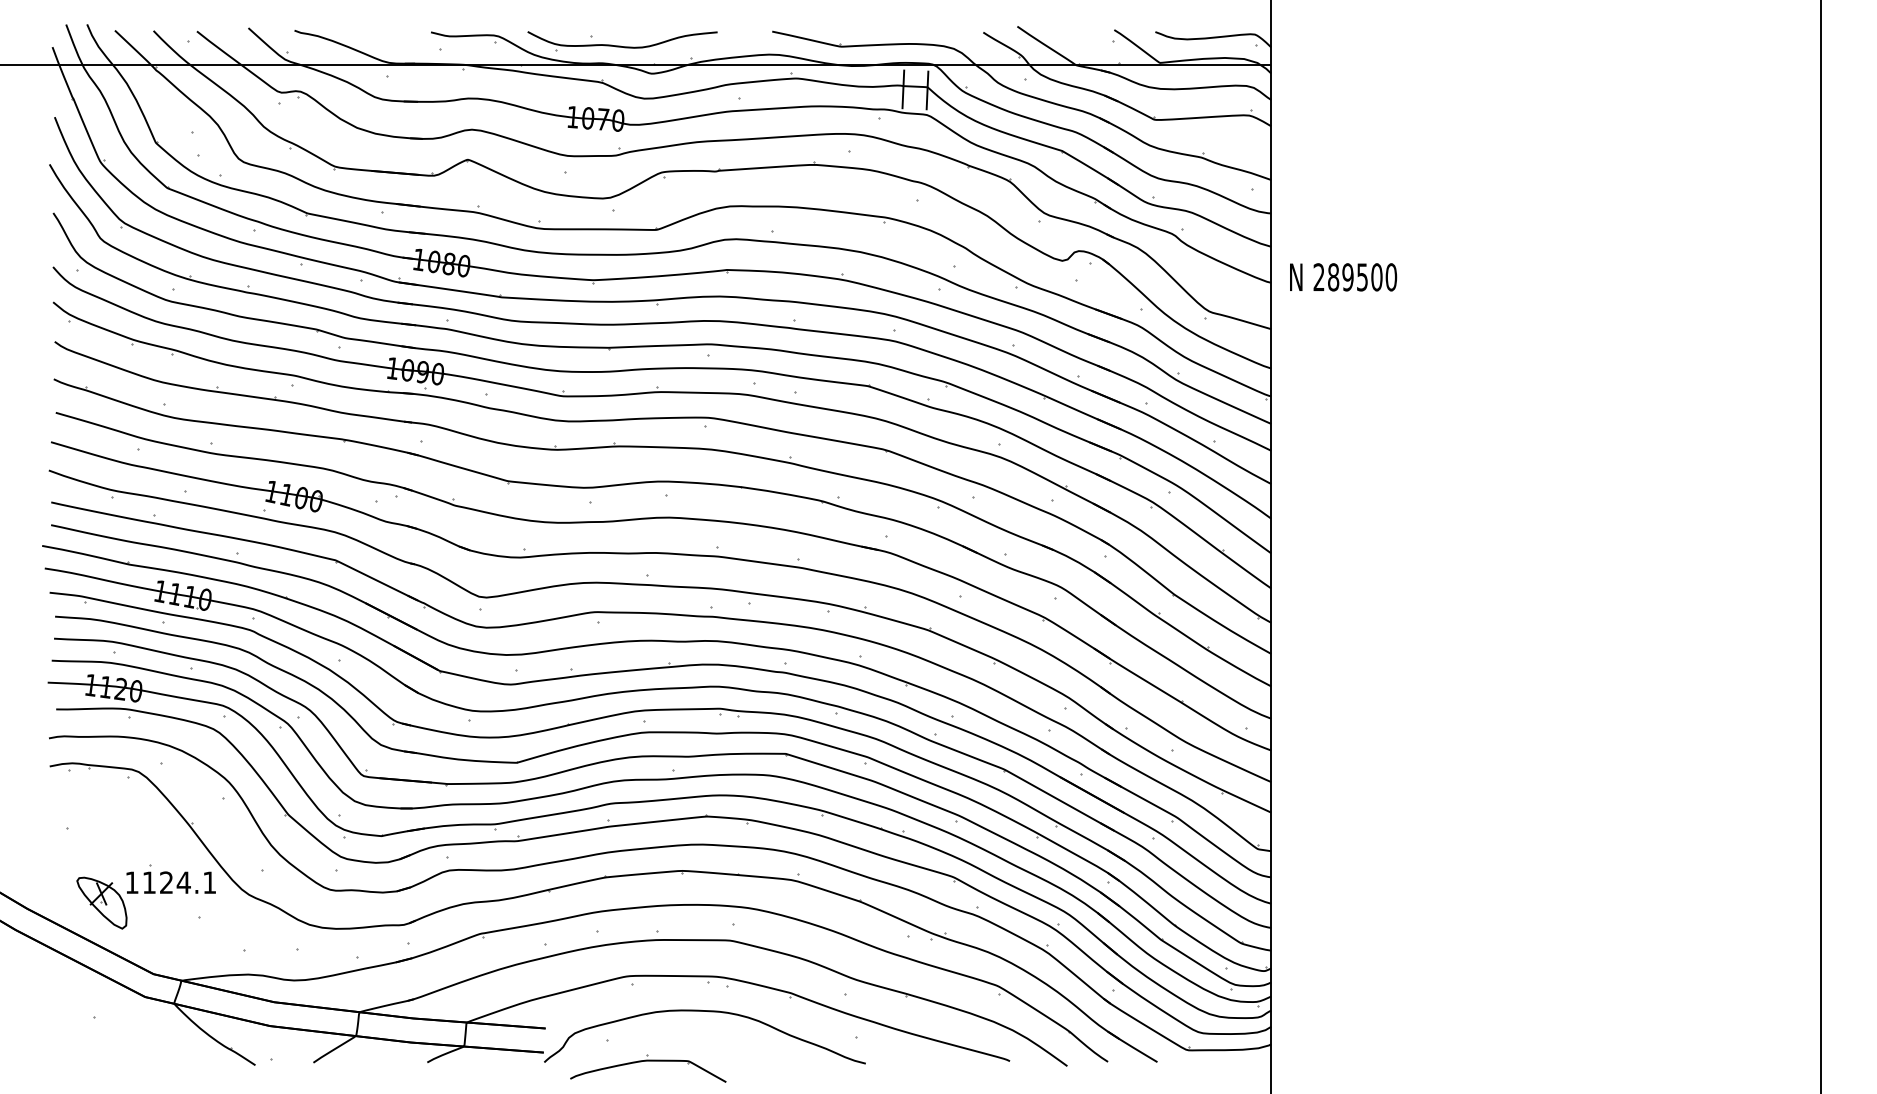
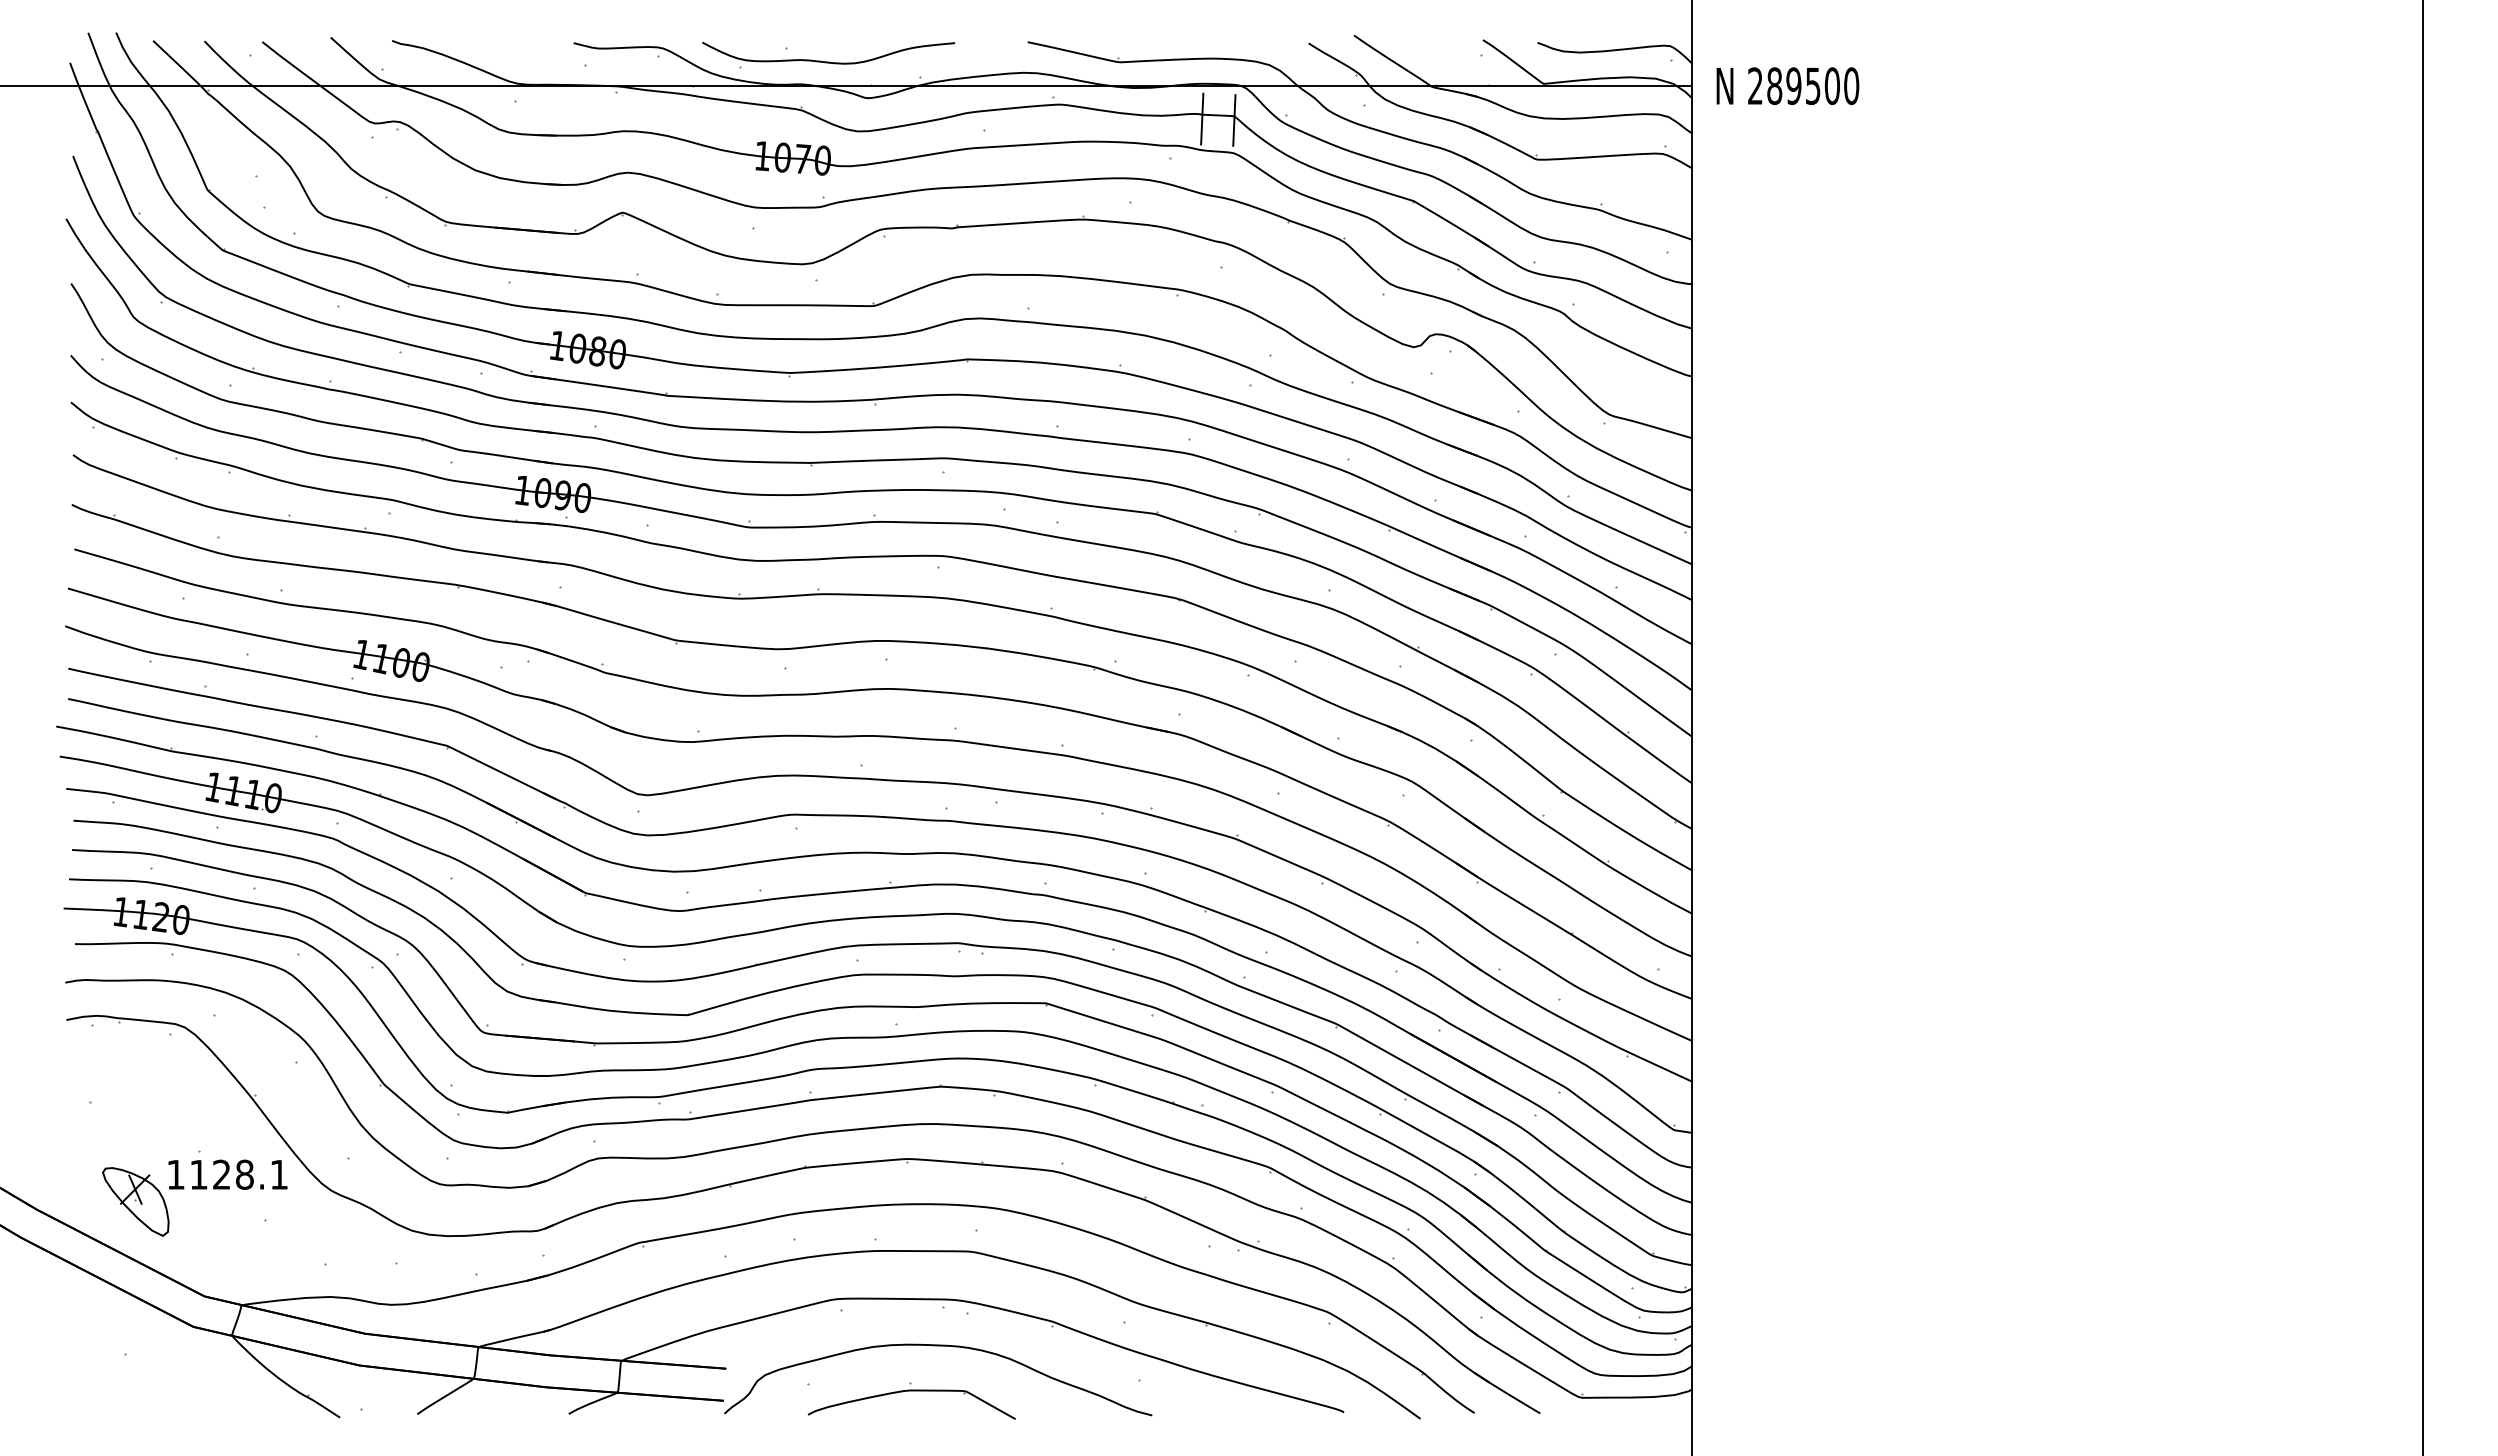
text: (1343, 277) -> (1787, 86), moved
text: (183, 882) -> (244, 1174), 1124.1 -> 1128.1
part: (648, 1061) -> (911, 1391), moved

